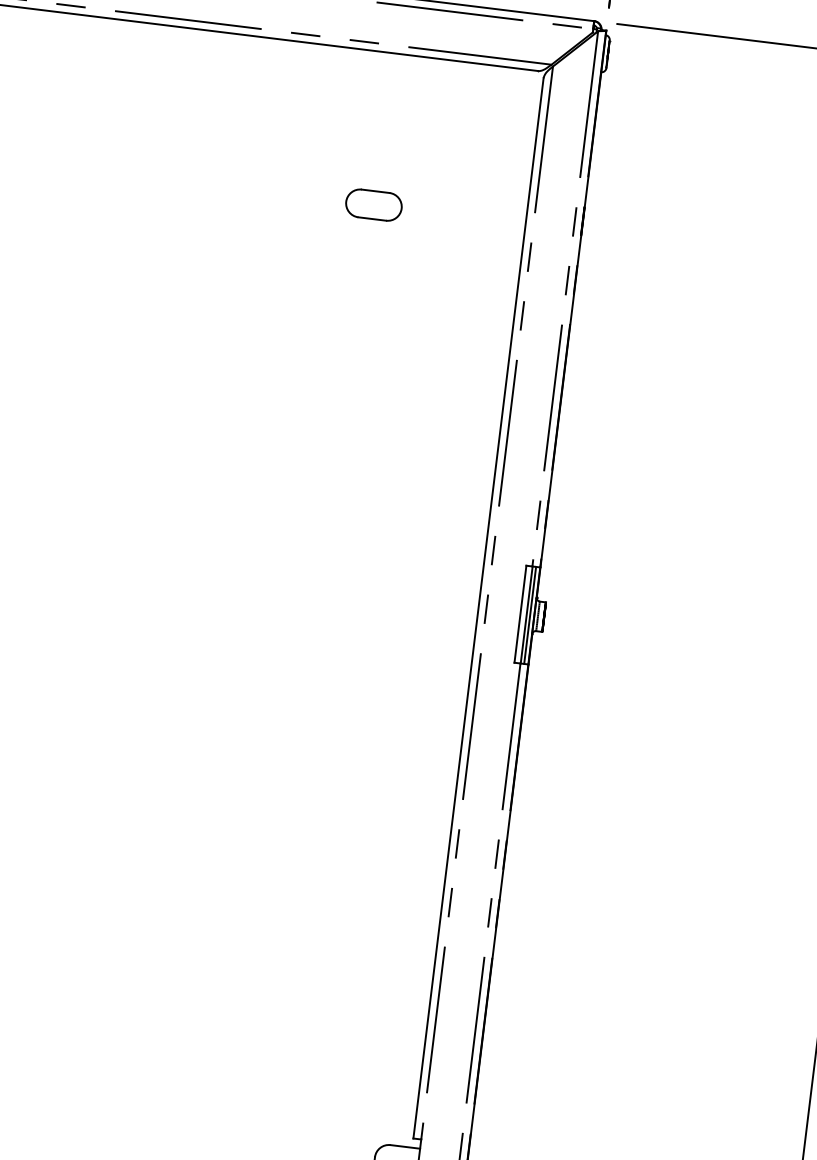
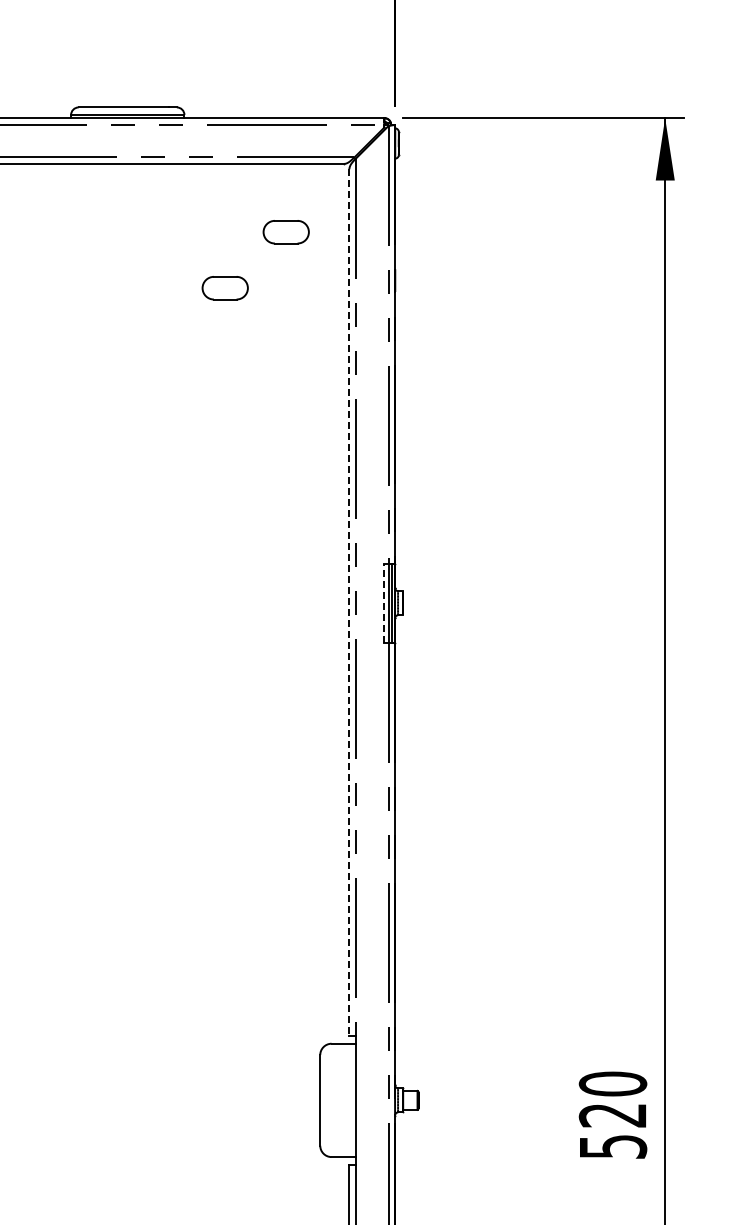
part: (456, 146) -> (285, 232), added
line: (478, 609) -> (349, 603), solid -> dashed
line: (520, 614) -> (383, 603), solid -> dashed

